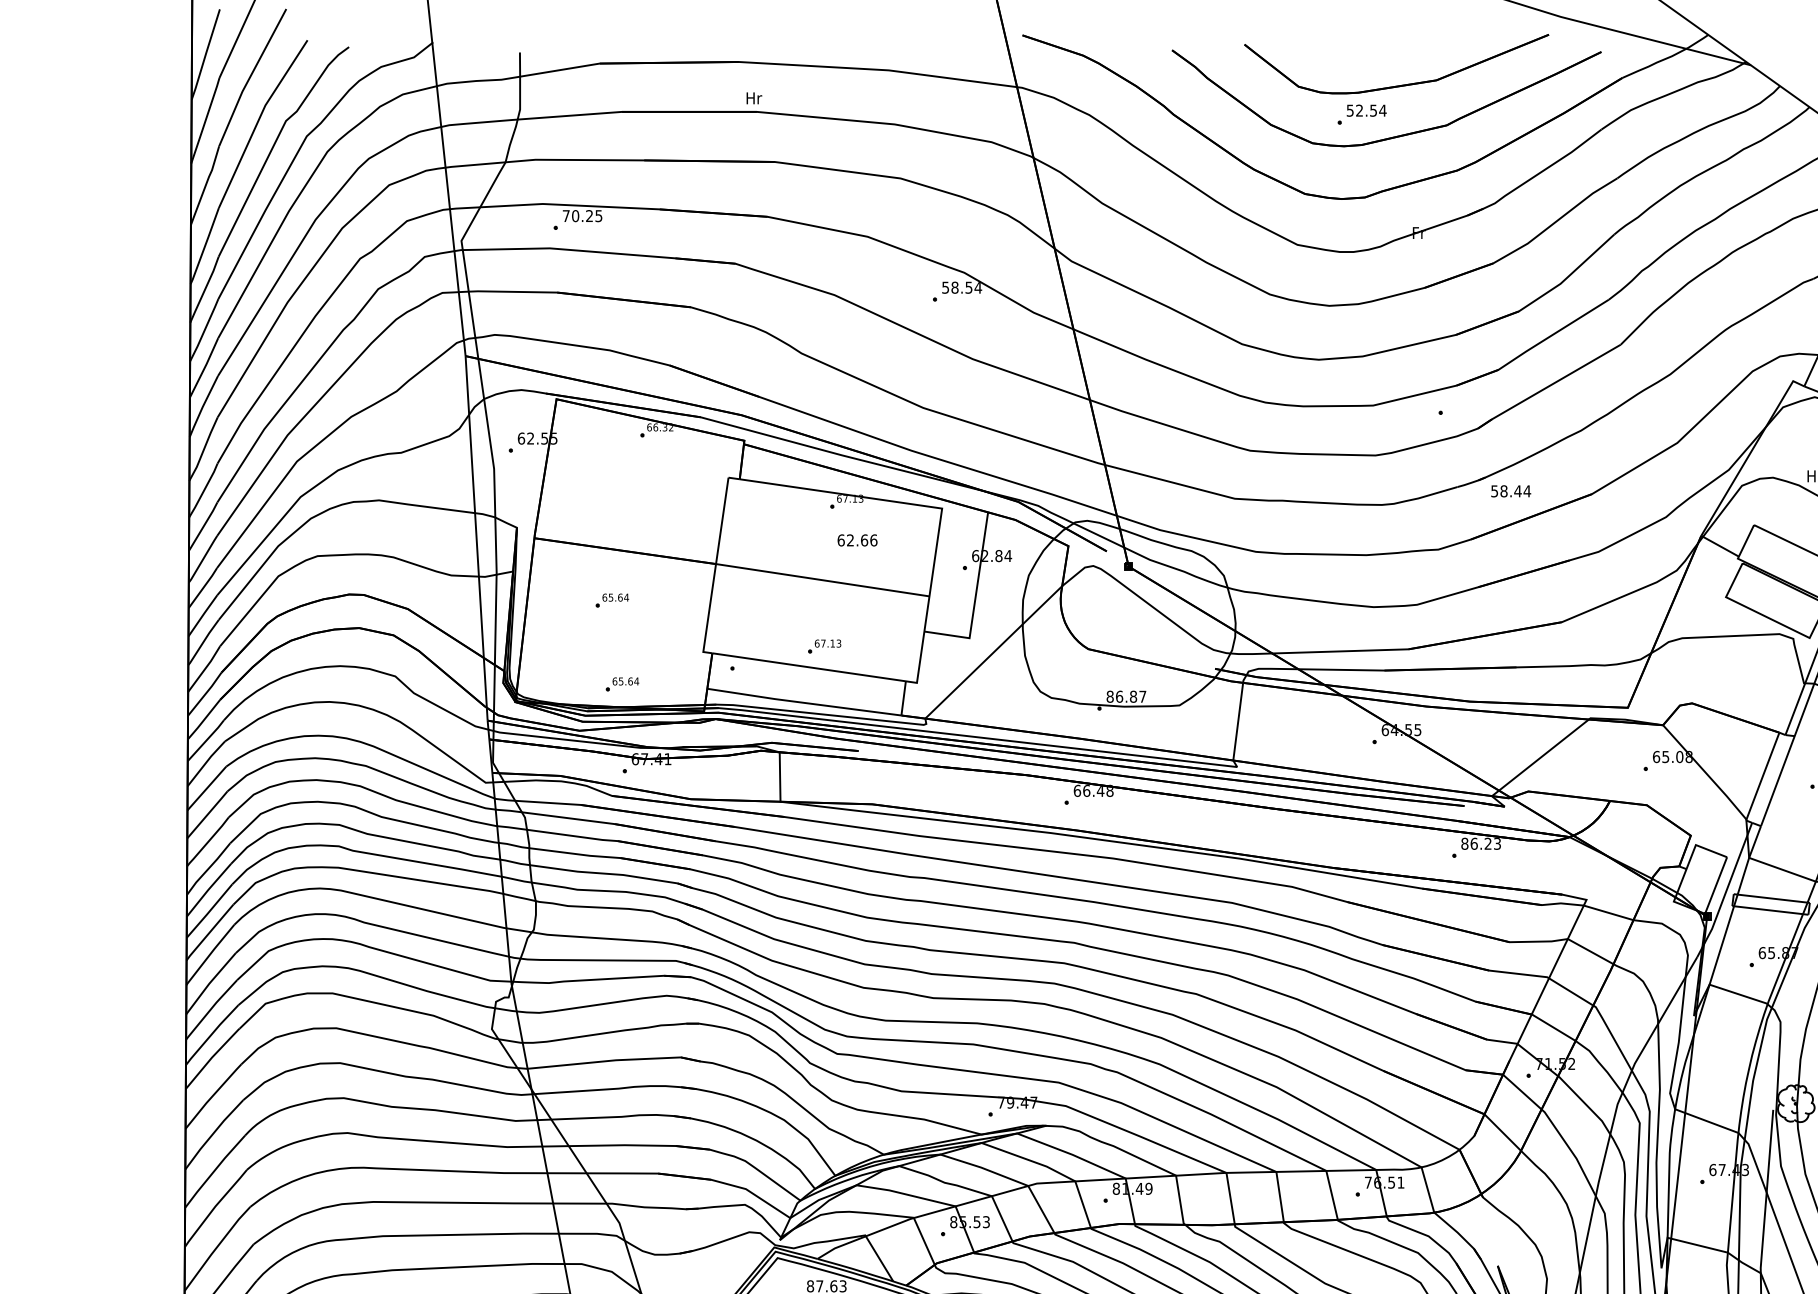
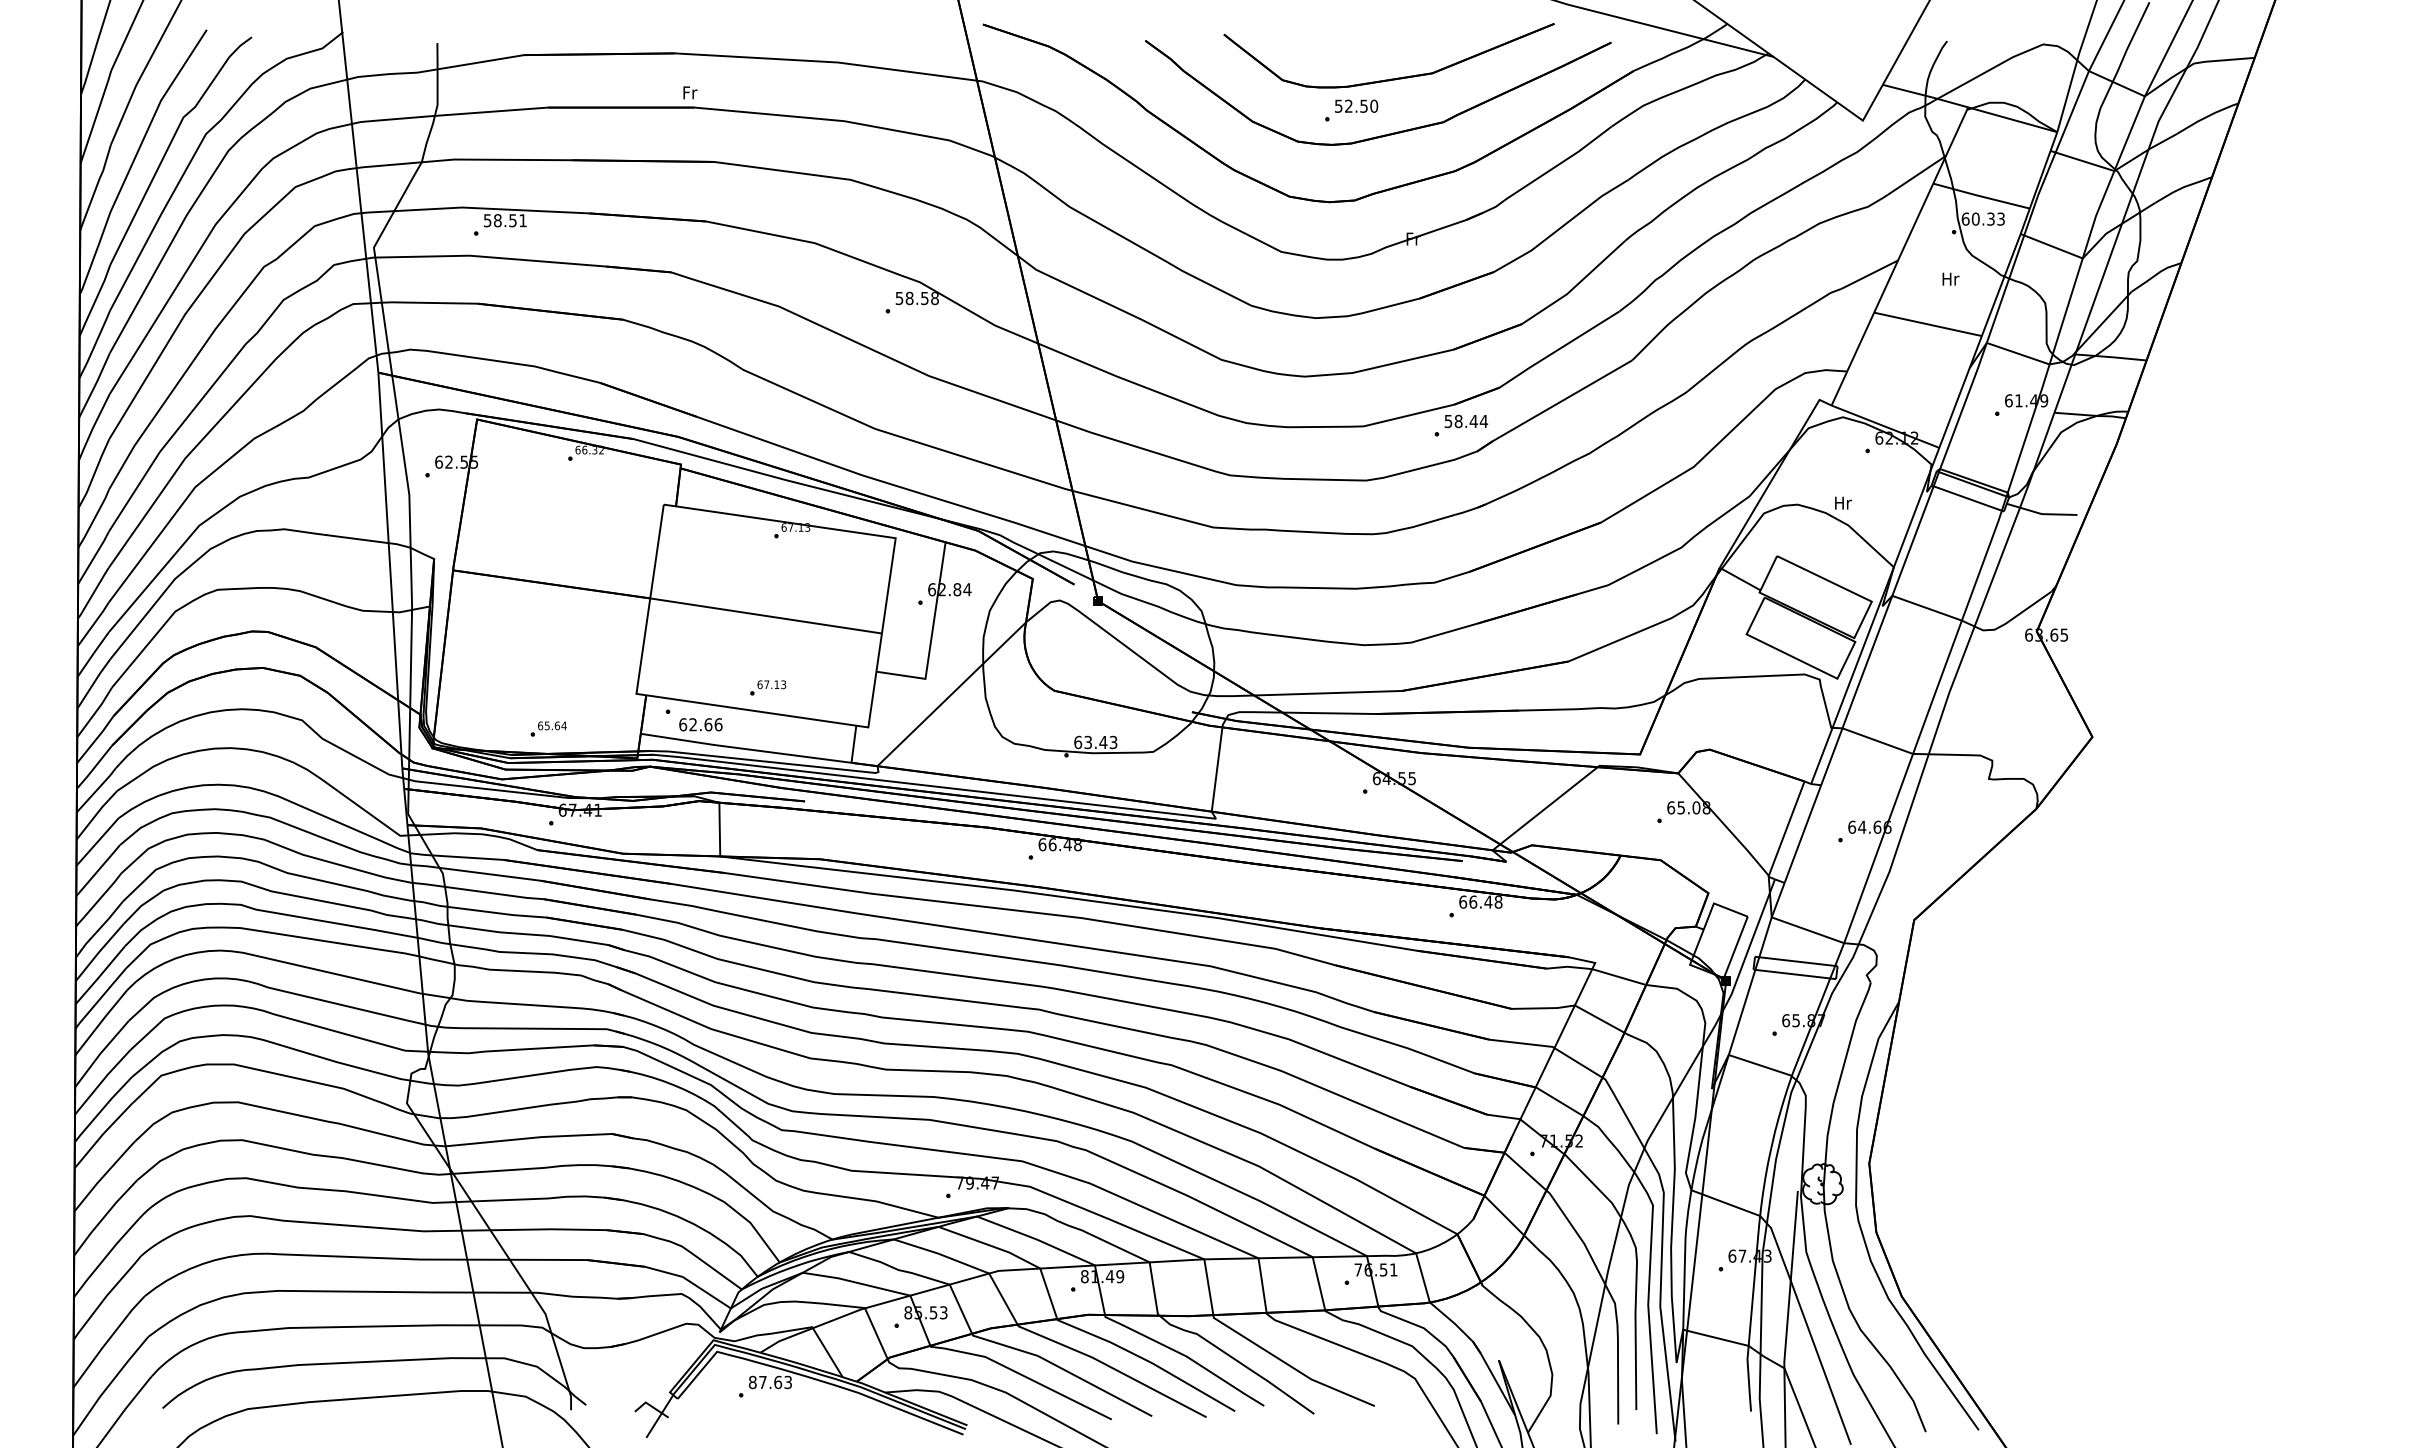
text: (754, 98) -> (692, 92), Hr -> Fr
text: (1383, 109) -> (1374, 105), 52.54 -> 52.50
text: (581, 215) -> (504, 220), 70.25 -> 58.51
text: (977, 287) -> (934, 298), 58.54 -> 58.58
text: (1511, 491) -> (1466, 421), moved
text: (857, 540) -> (700, 724), moved
part: (612, 600) -> (537, 637), removed
text: (1126, 696) -> (1095, 742), 86.87 -> 63.43
text: (1480, 843) -> (1480, 901), 86.23 -> 66.48

